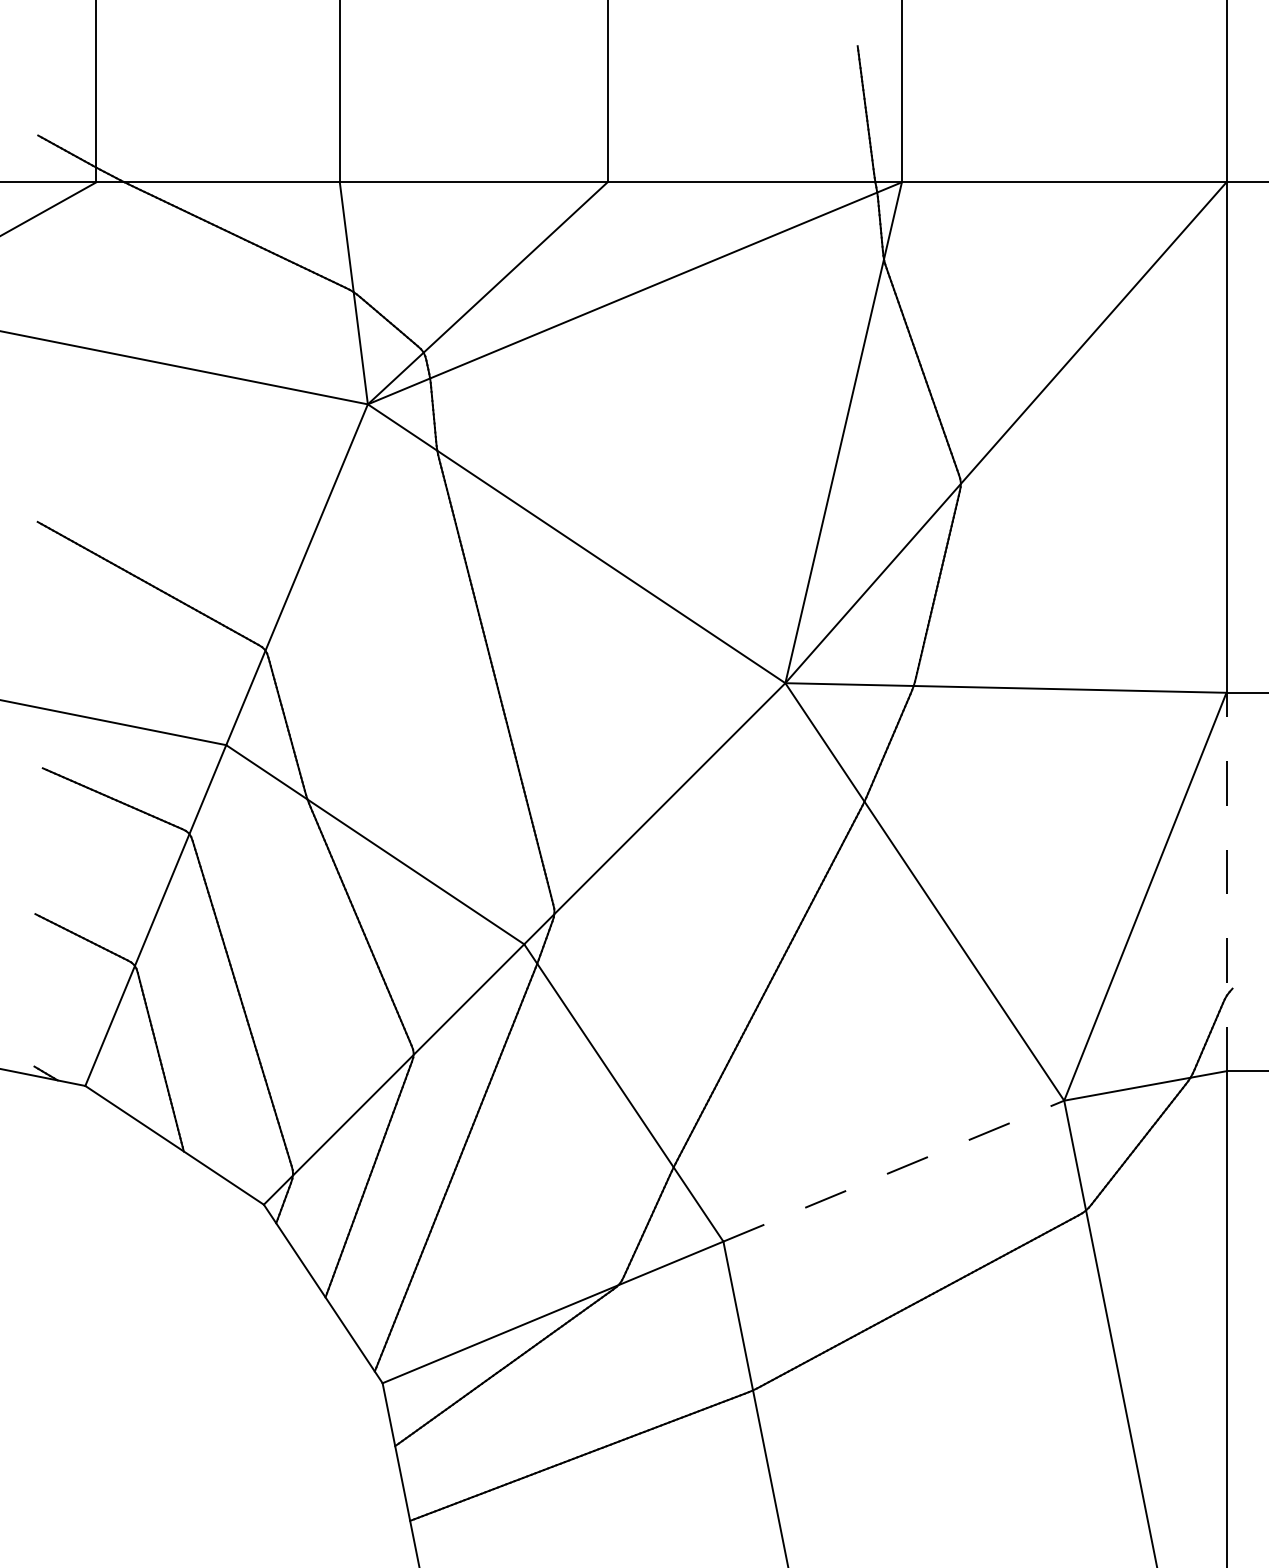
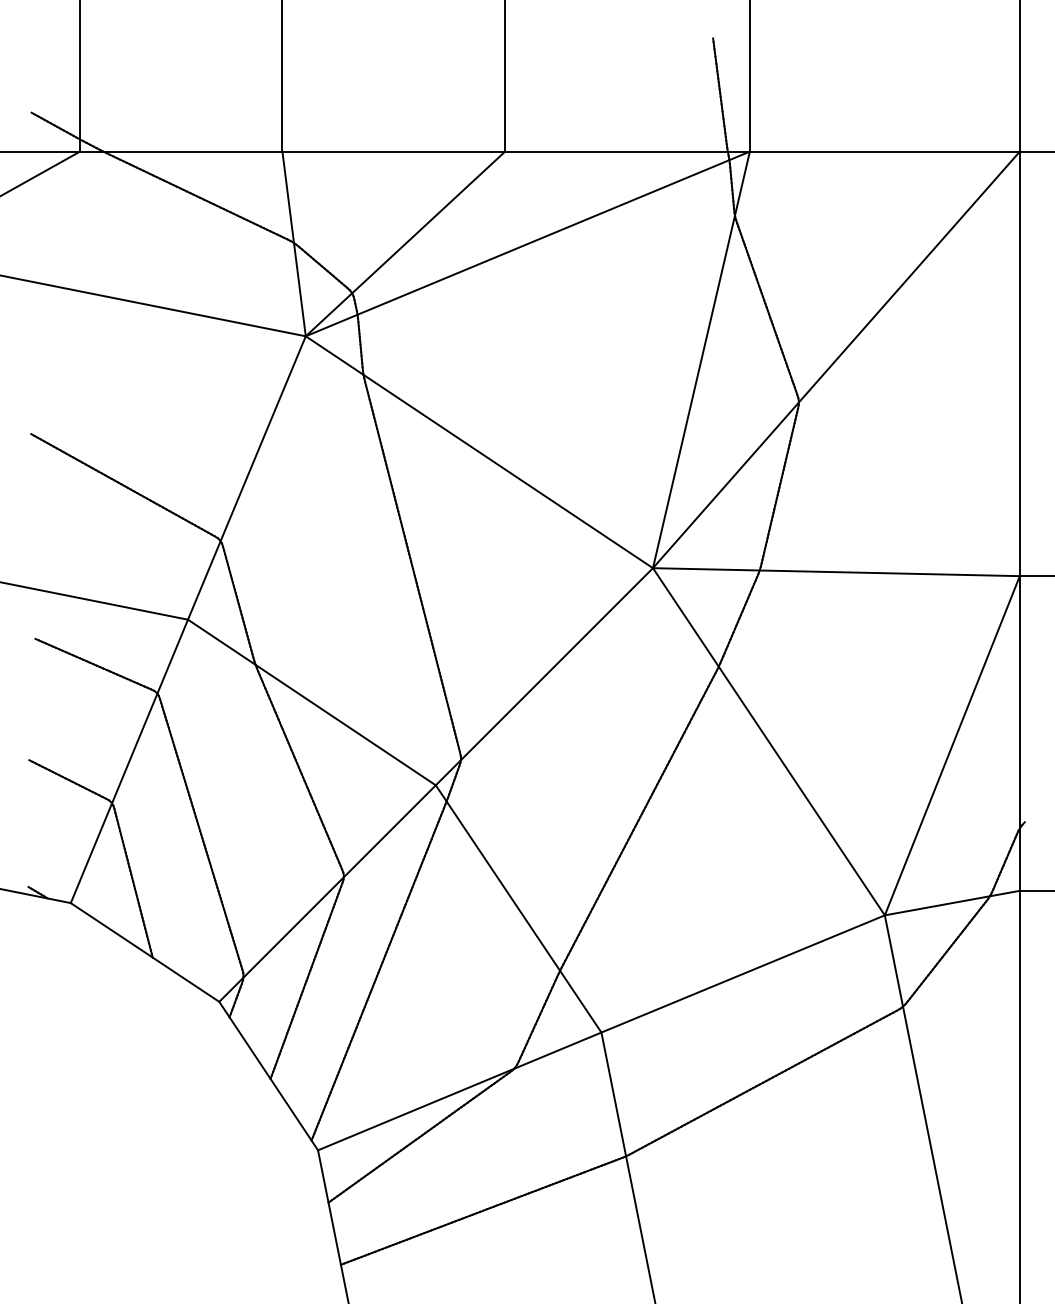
line: (1226, 881) -> (1019, 733), dashed -> solid
line: (894, 1170) -> (743, 973), dashed -> solid

